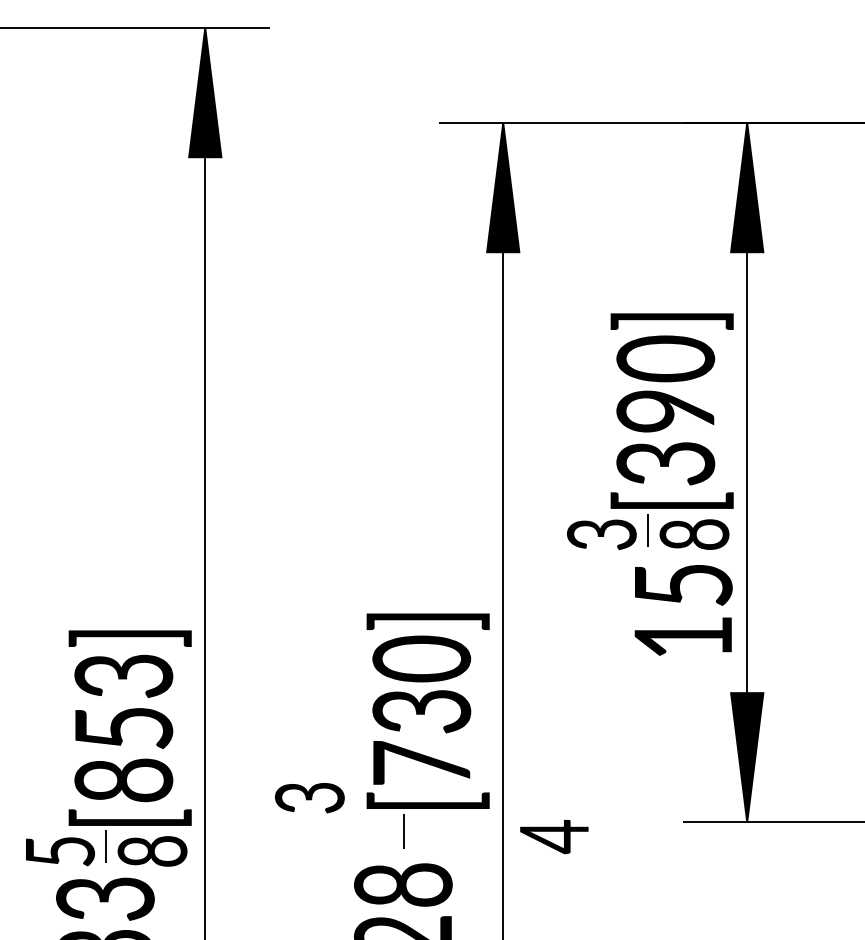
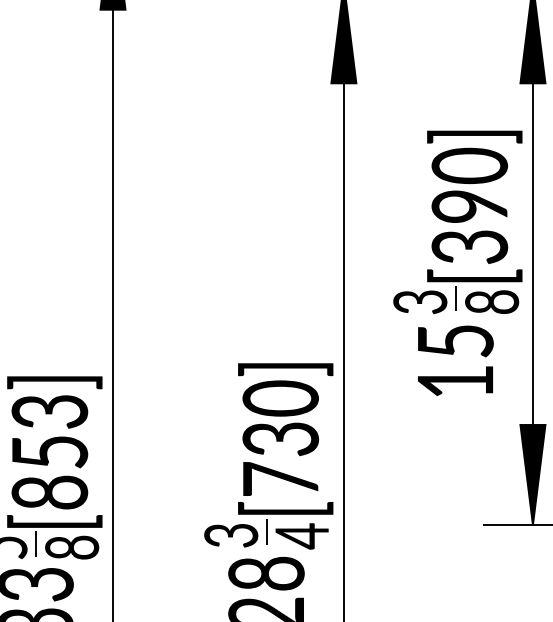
text: (683, 610) -> (455, 360), moved
text: (309, 798) -> (230, 536), moved
text: (554, 837) -> (302, 536), moved

